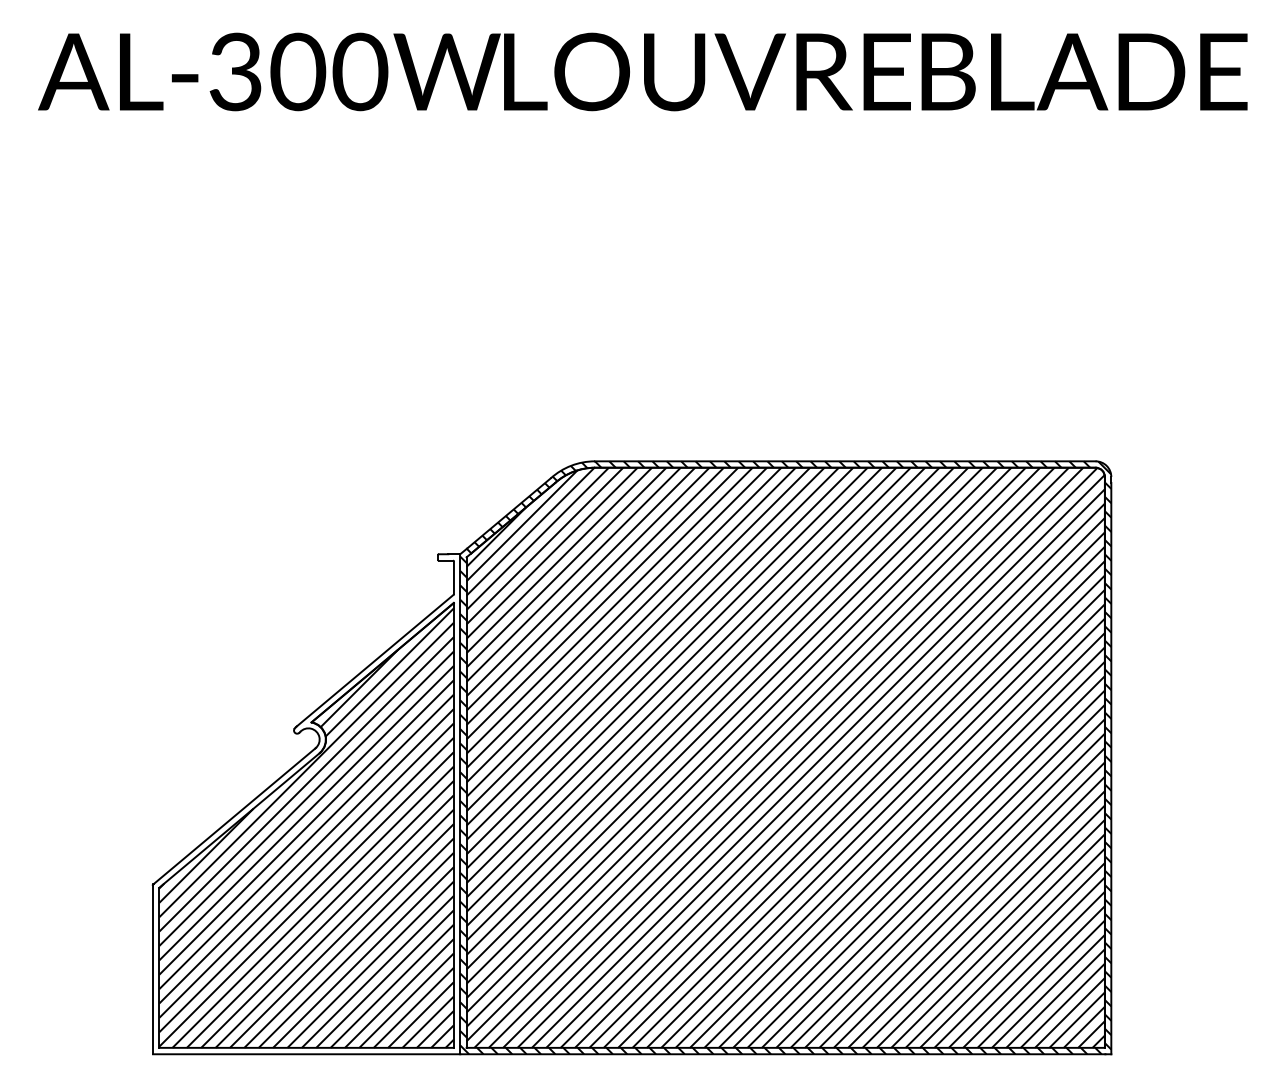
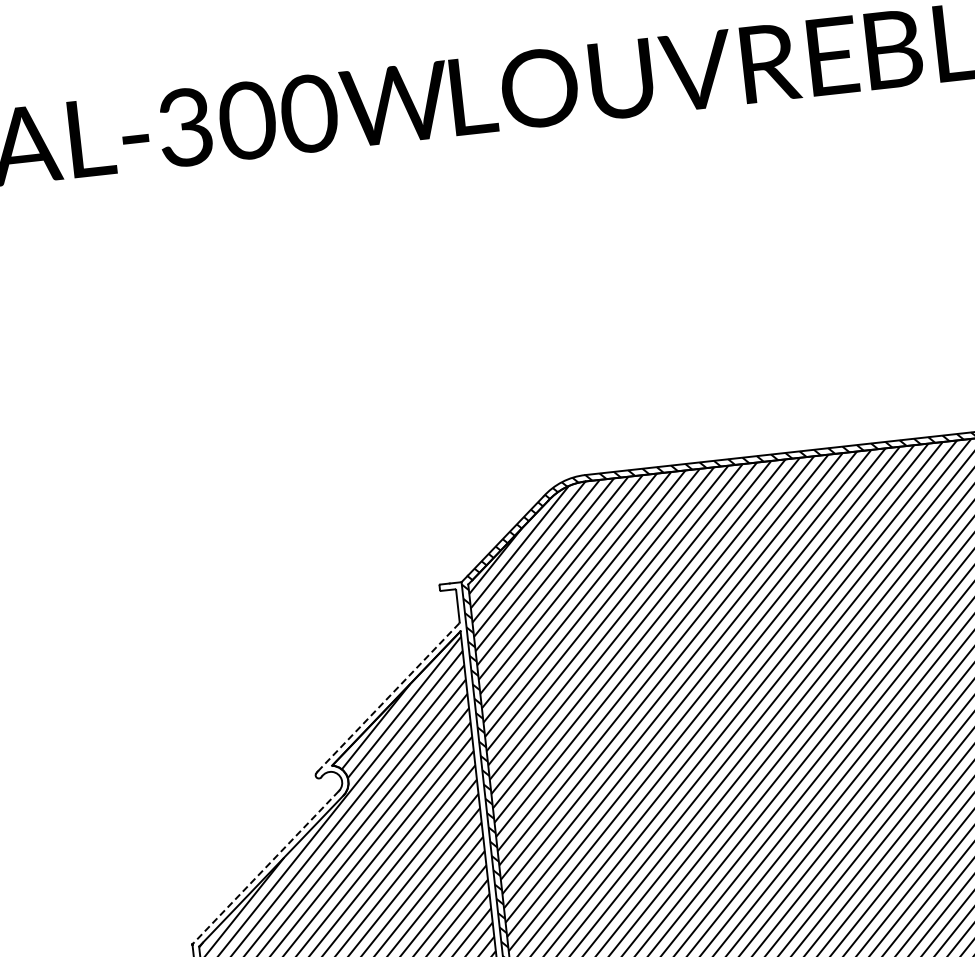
line: (374, 660) -> (388, 697), solid -> dashed
line: (234, 816) -> (265, 867), solid -> dashed

